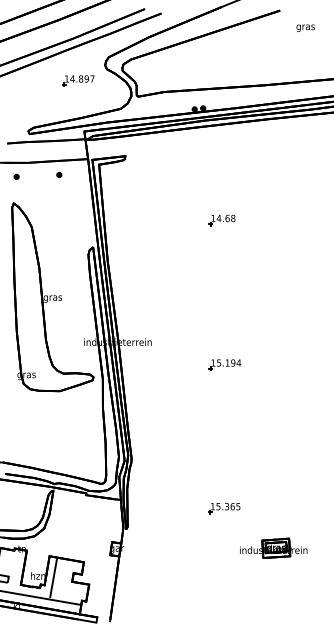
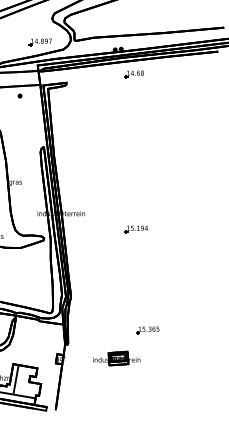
part: (78, 80) -> (40, 42), moved
part: (221, 220) -> (134, 74), moved
part: (224, 508) -> (148, 330), moved
part: (273, 547) -> (116, 357), moved

